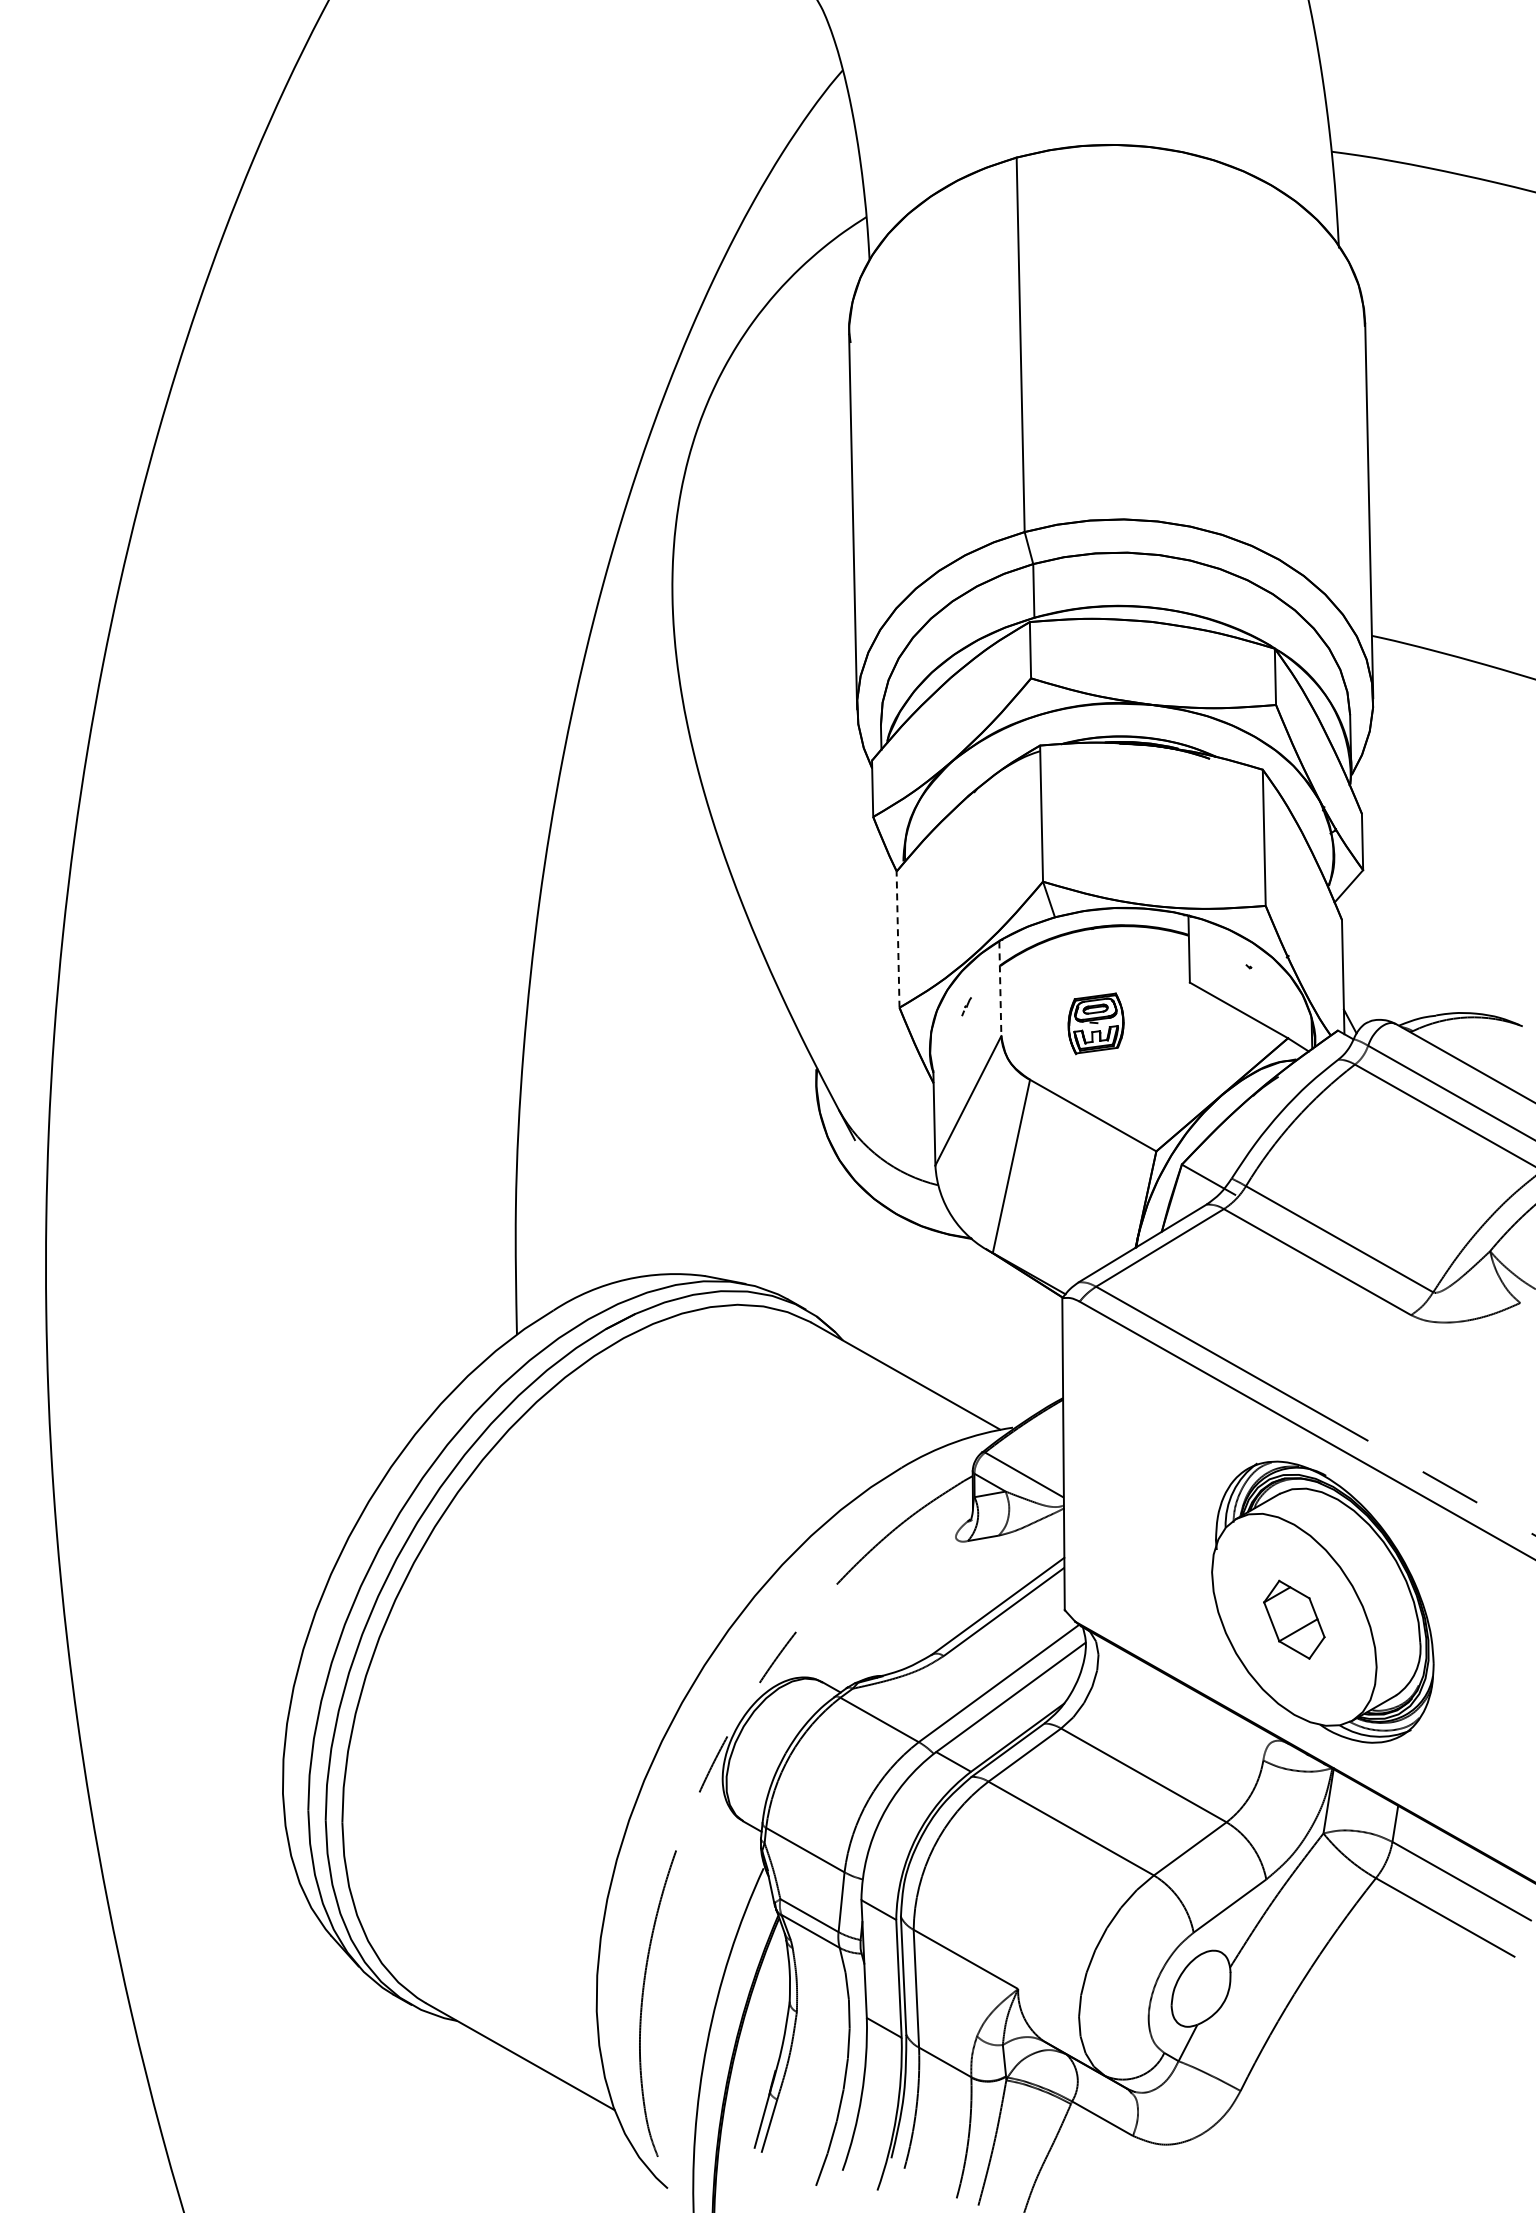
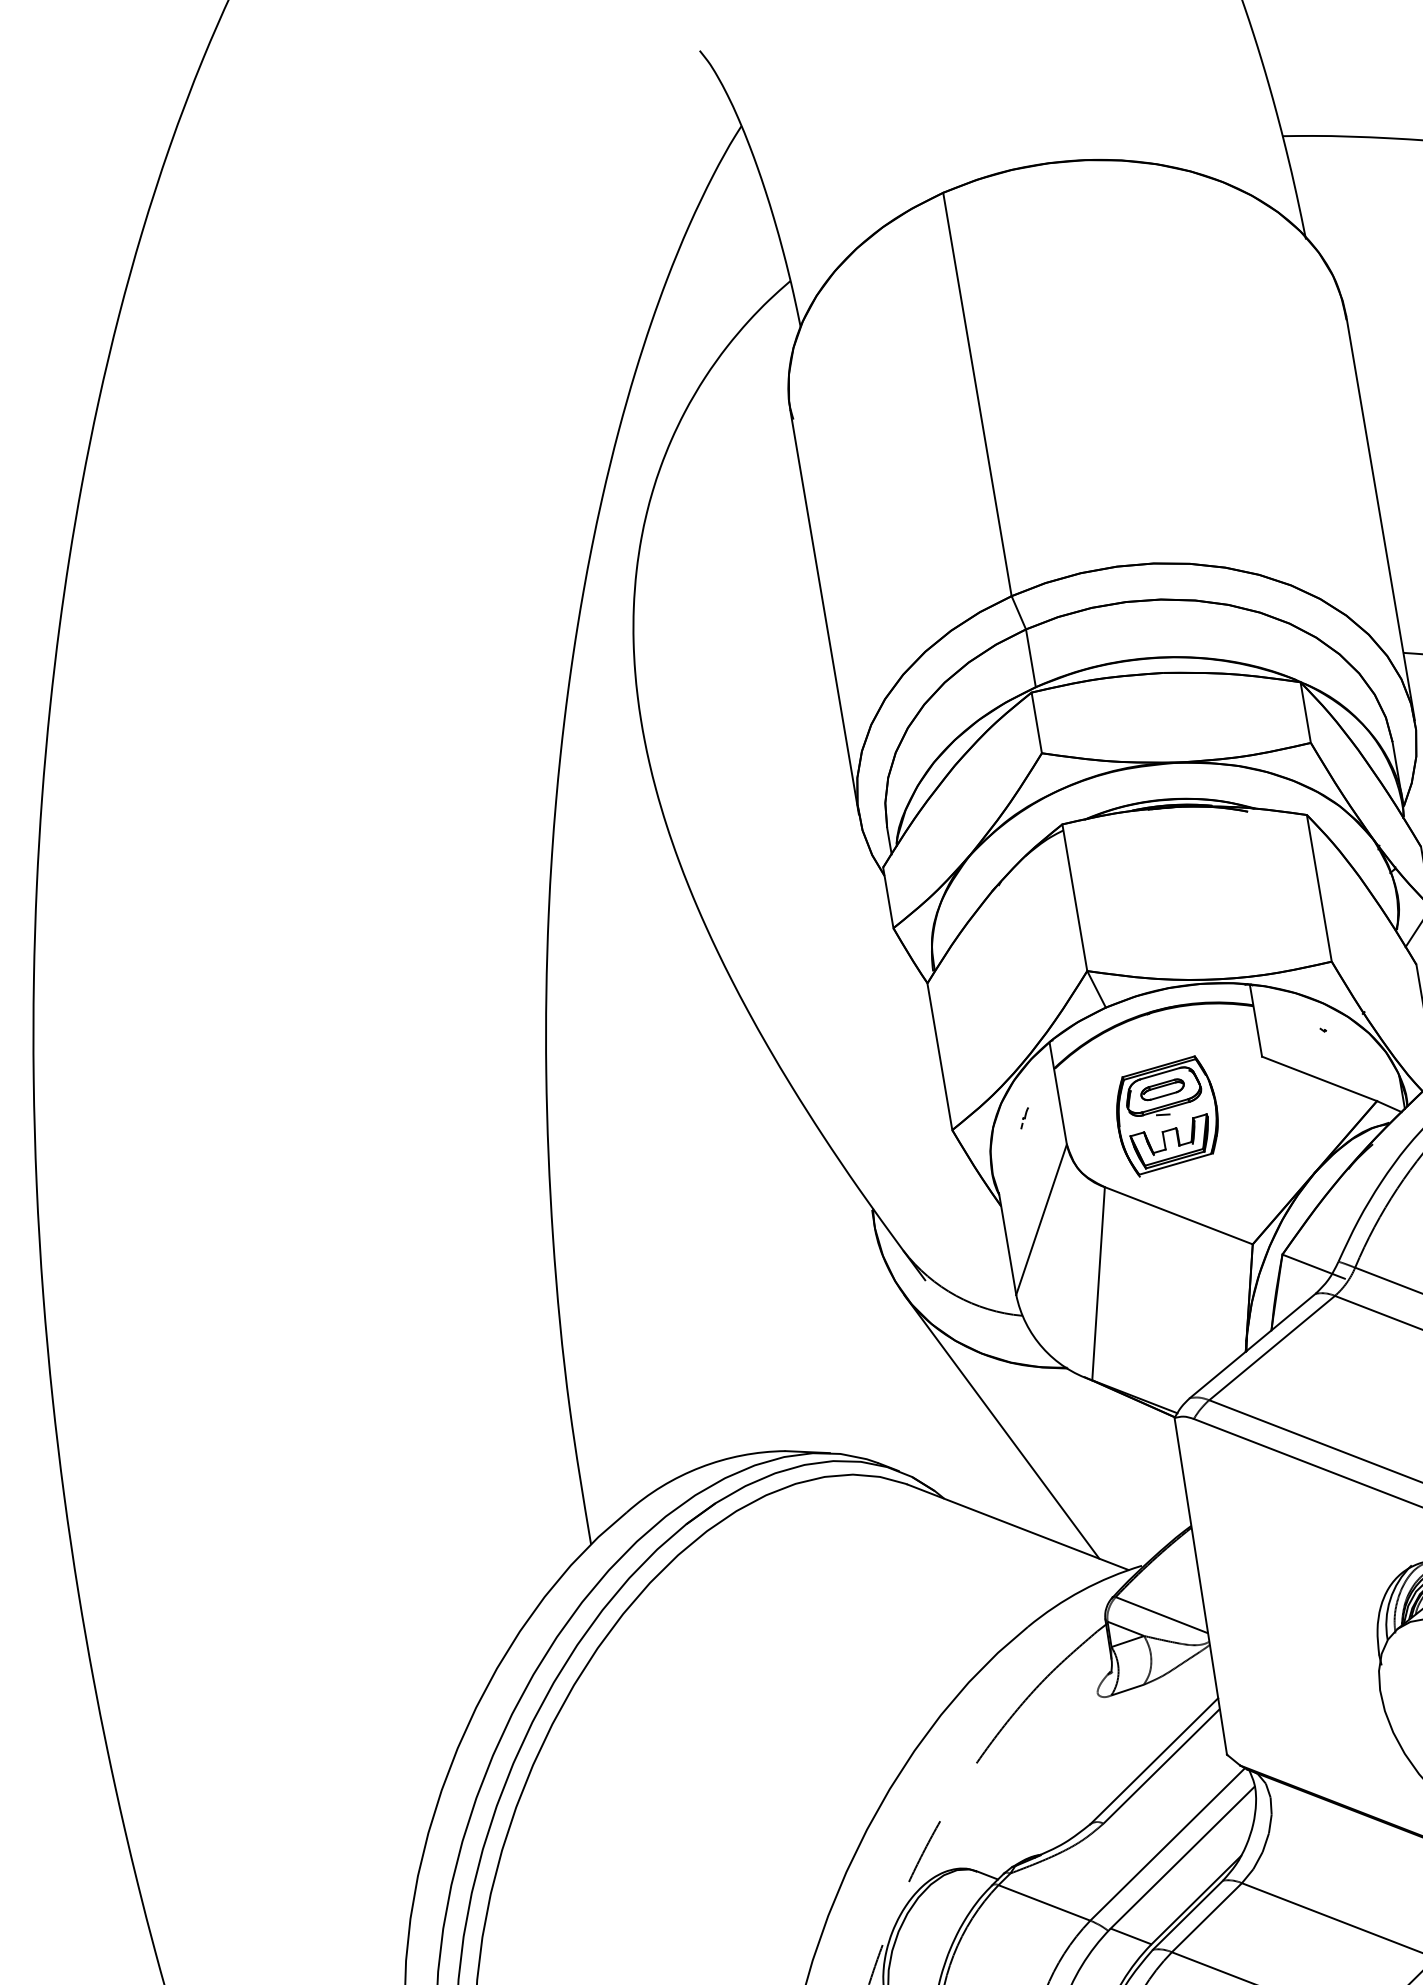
line: (898, 939) -> (940, 1056), dashed -> solid
line: (1000, 989) -> (1058, 1094), dashed -> solid
part: (1095, 1023) -> (1166, 1115), size x1.67
line: (904, 1283) -> (1001, 1427), added

